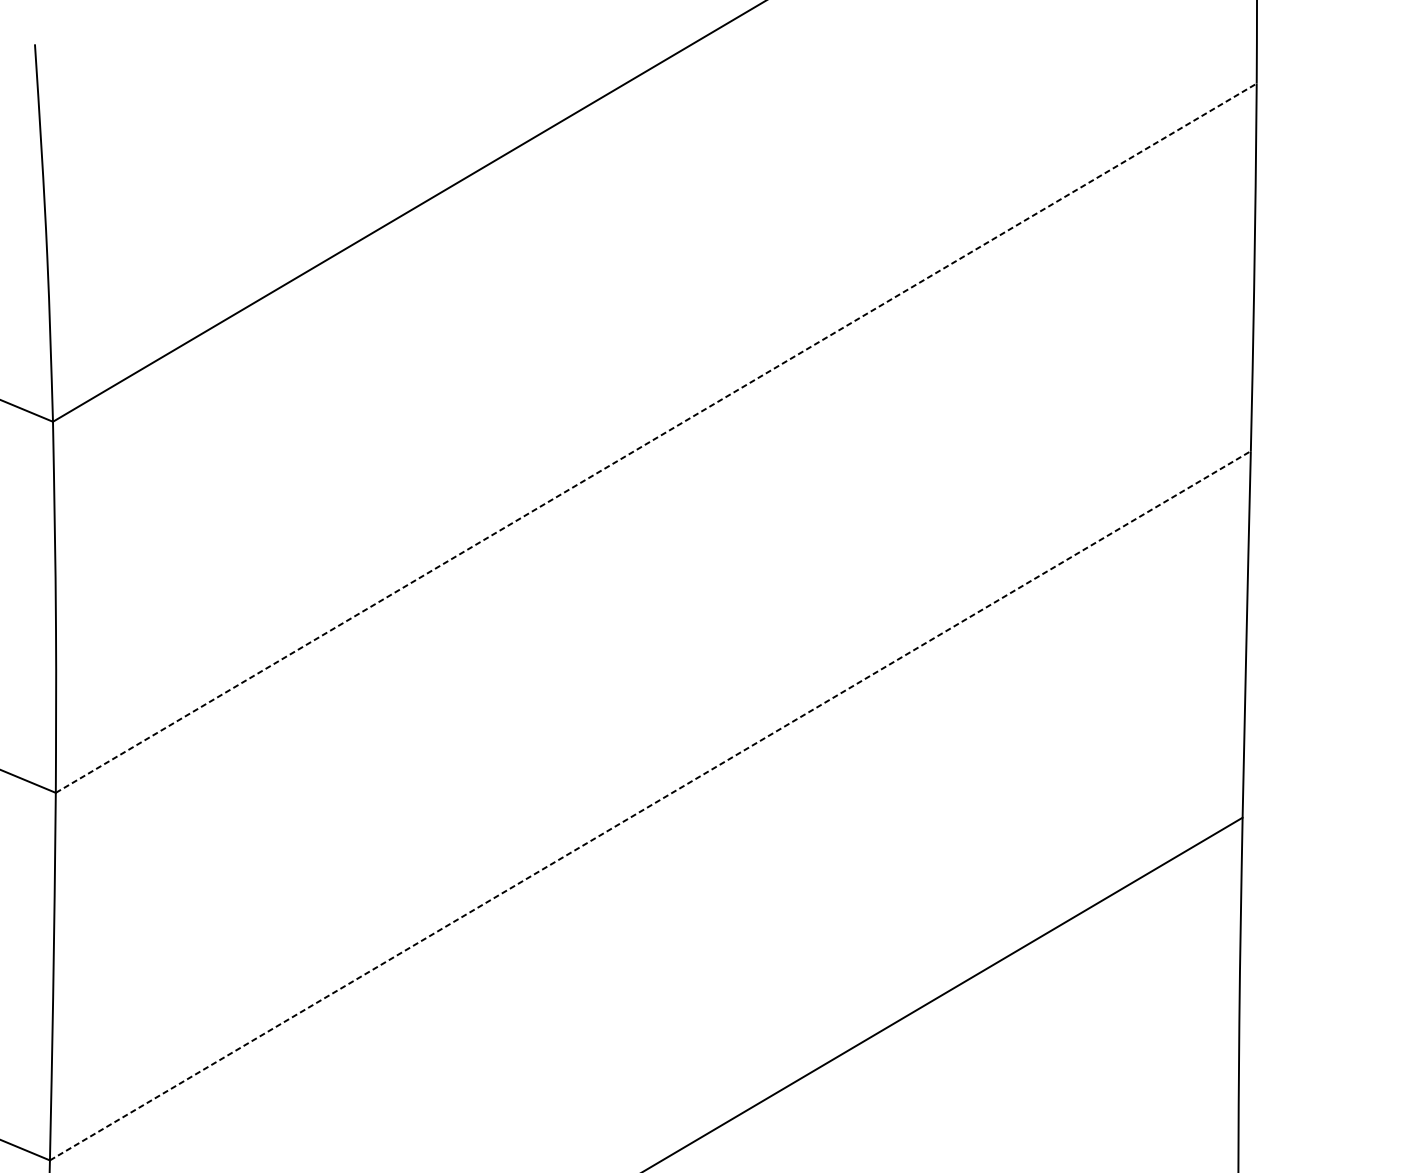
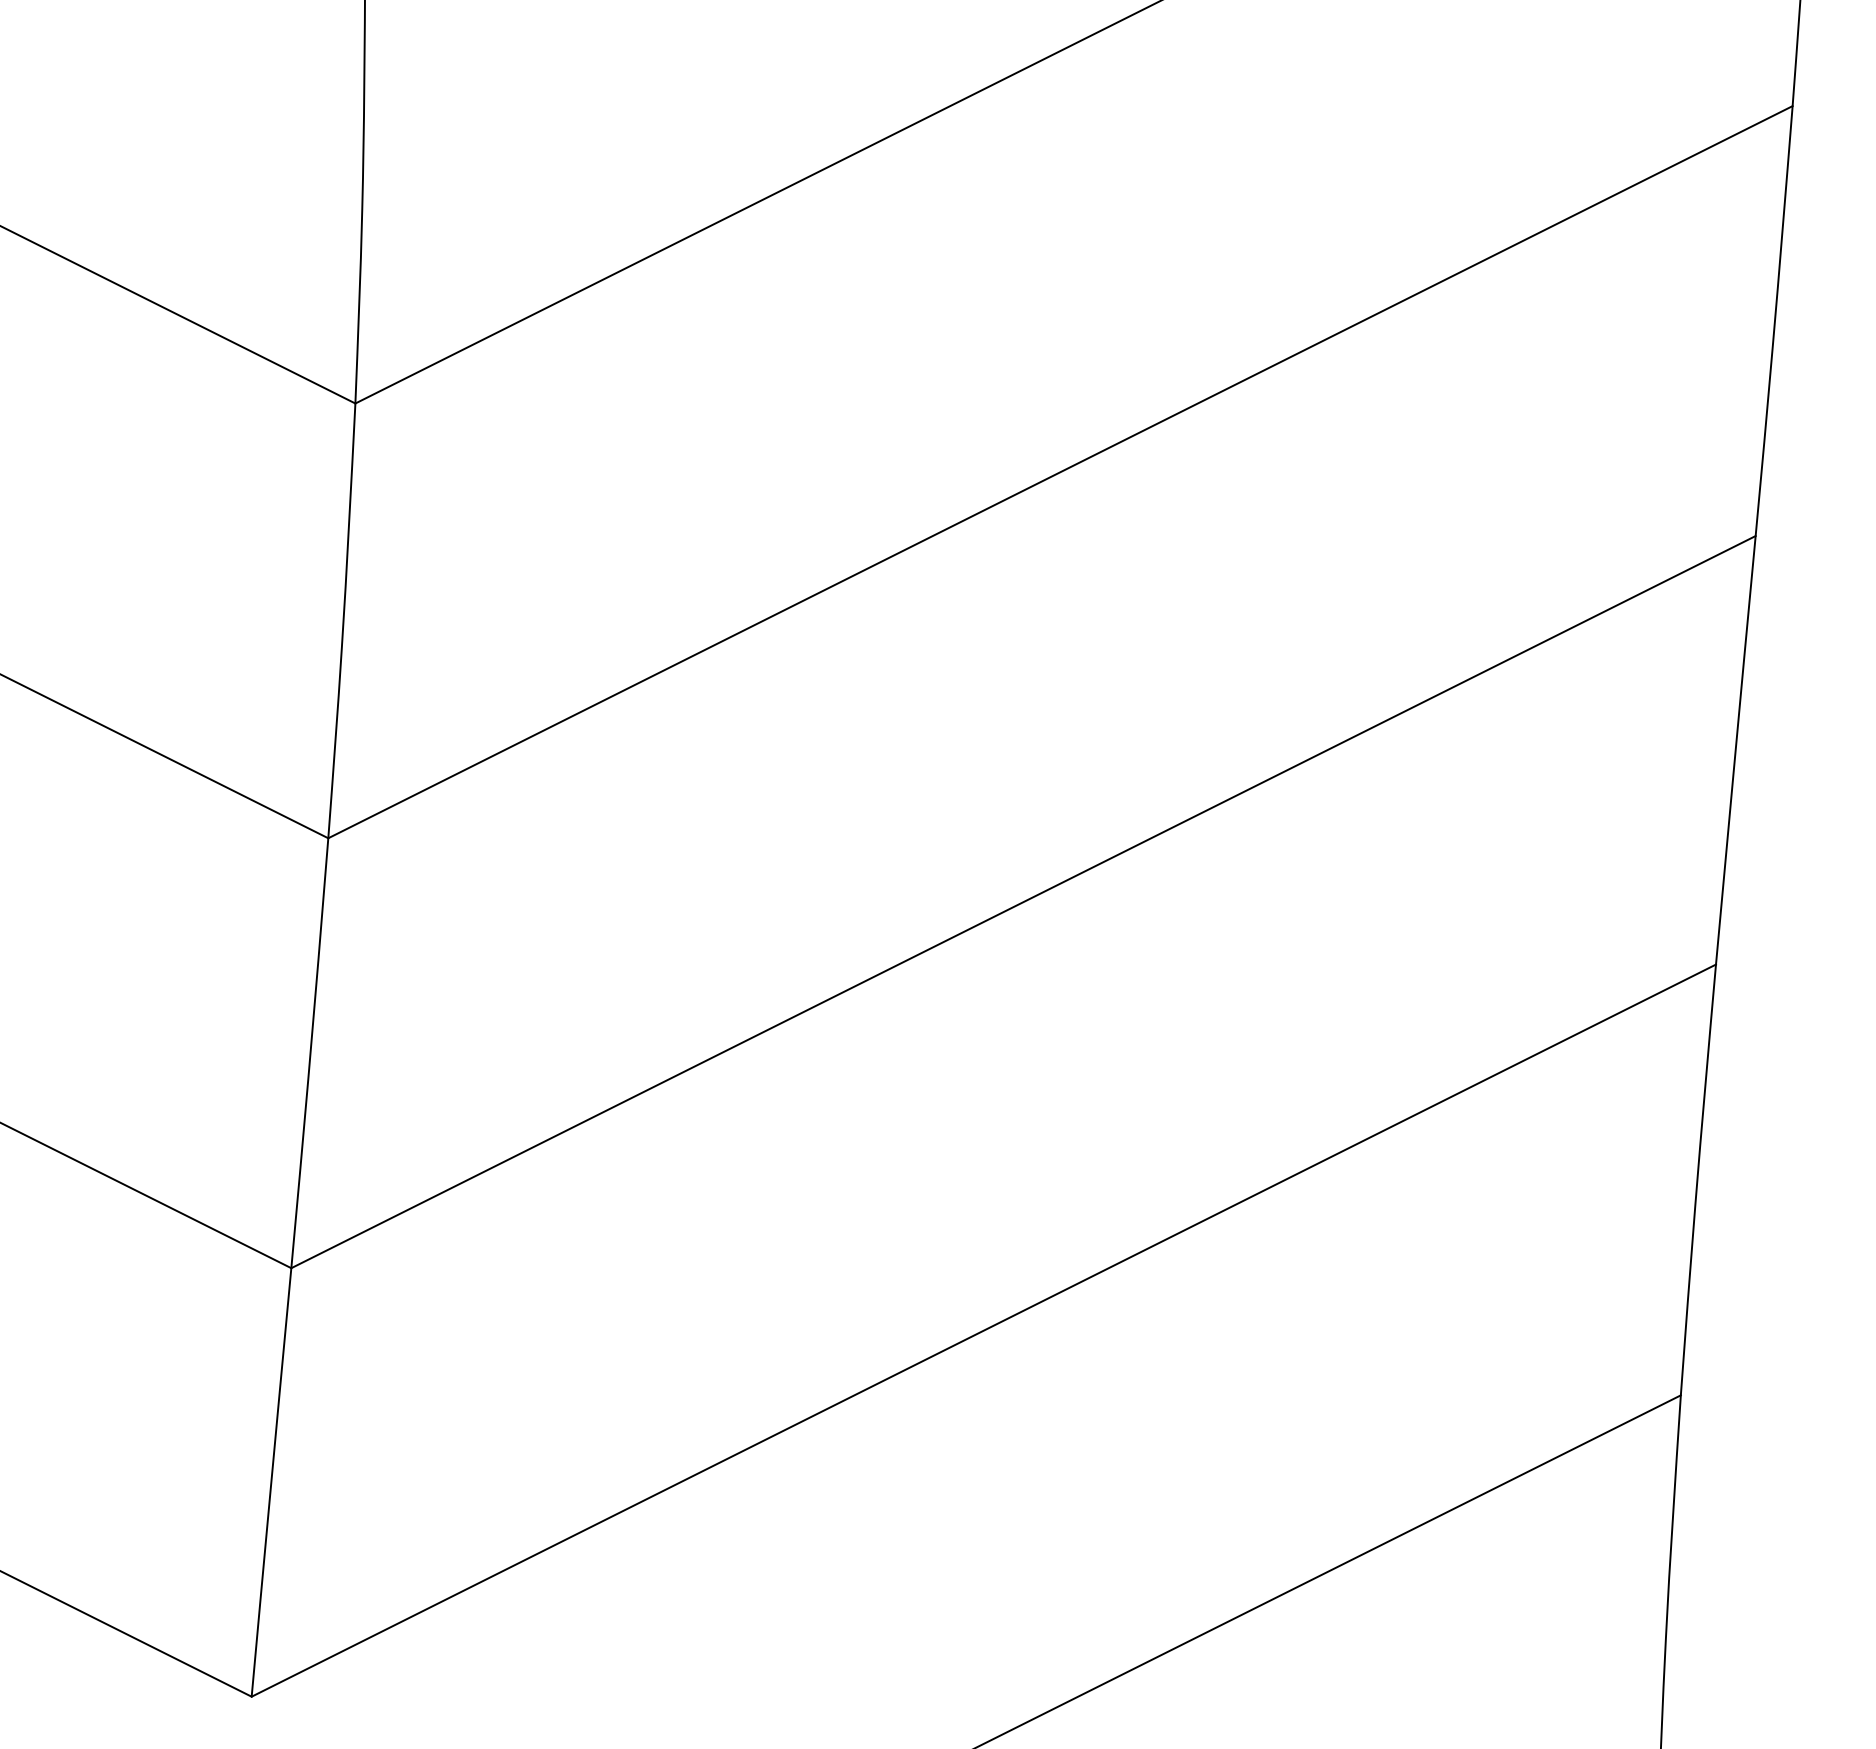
line: (656, 438) -> (1060, 472), dashed -> solid
line: (650, 806) -> (1023, 902), dashed -> solid

